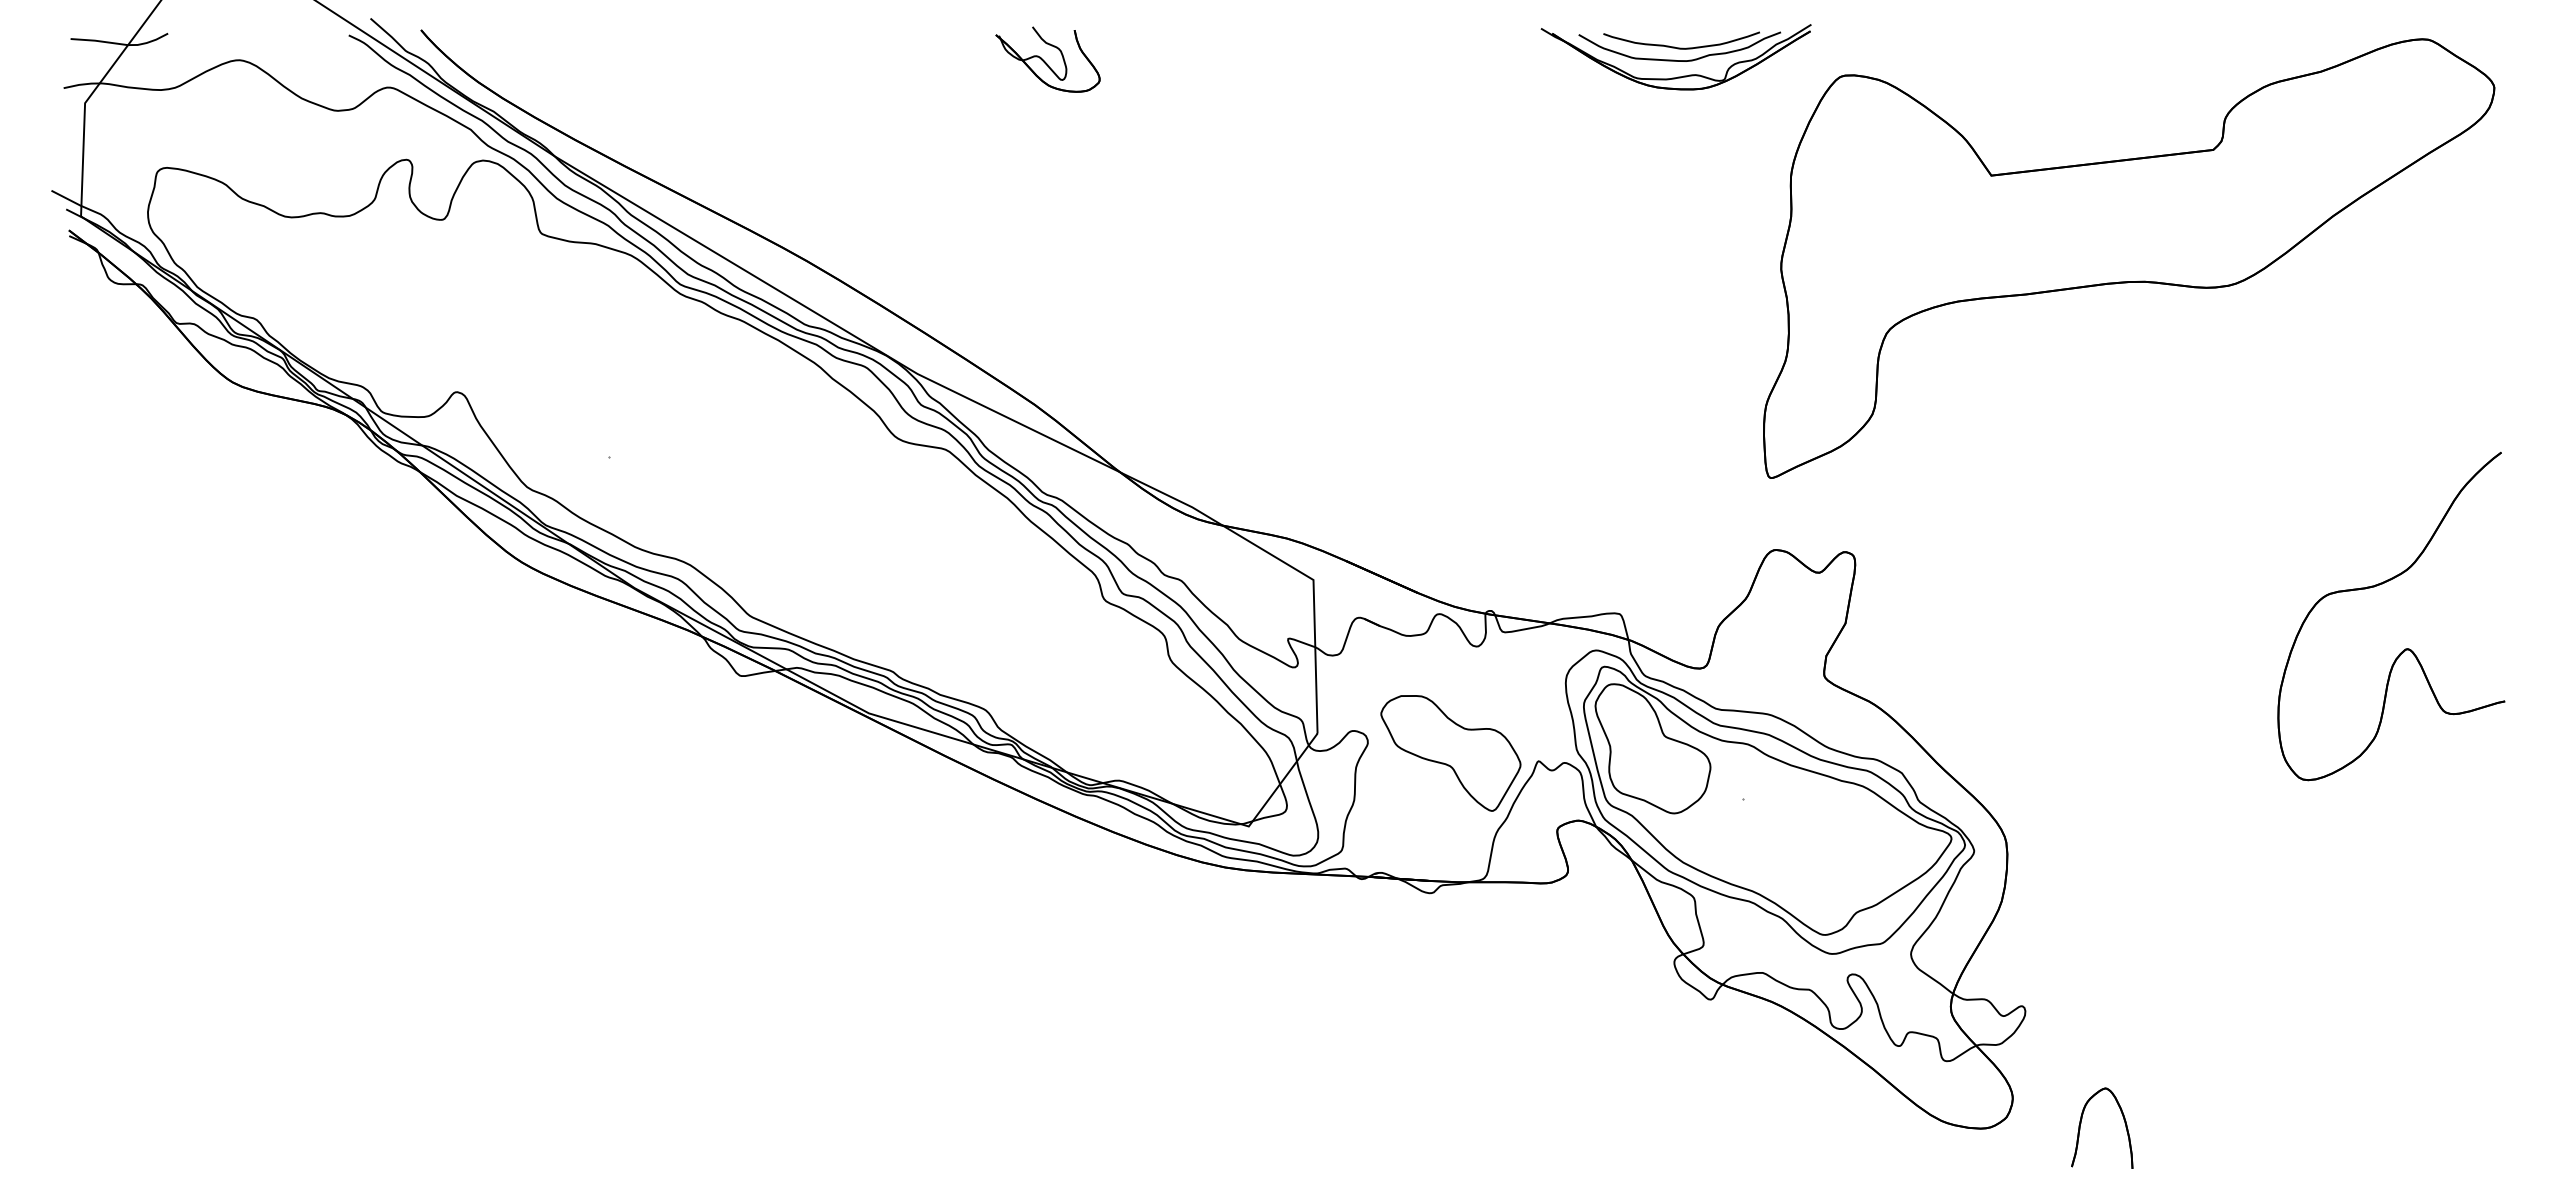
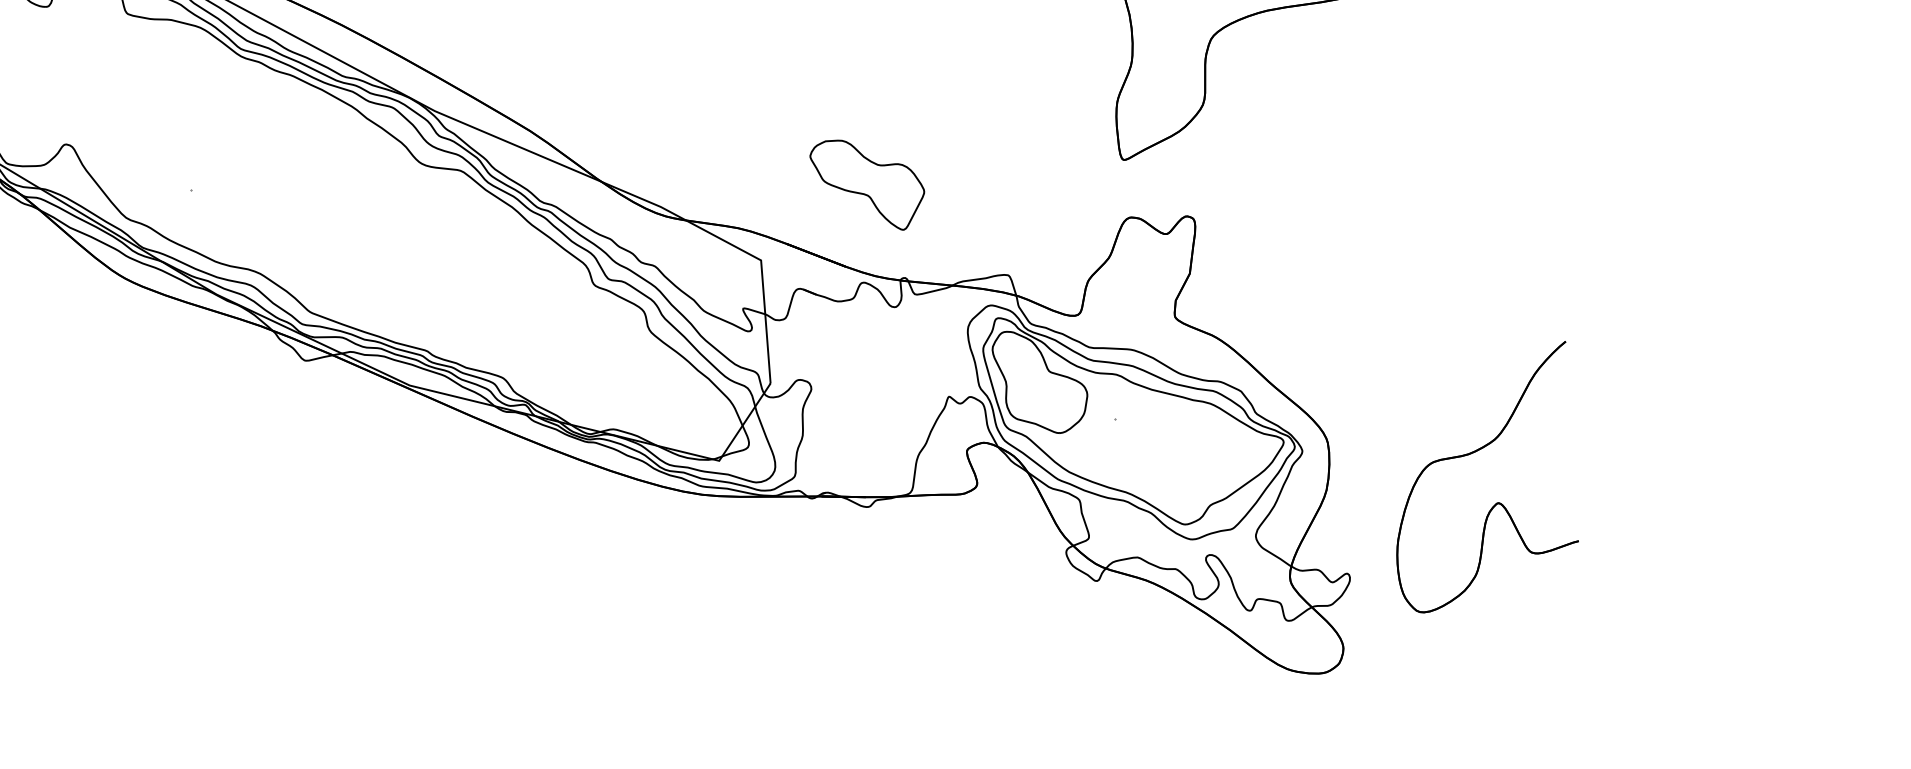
part: (2377, 586) -> (1471, 454), moved
part: (1450, 753) -> (867, 185), moved
part: (2081, 1123) -> (1399, 665), removed

